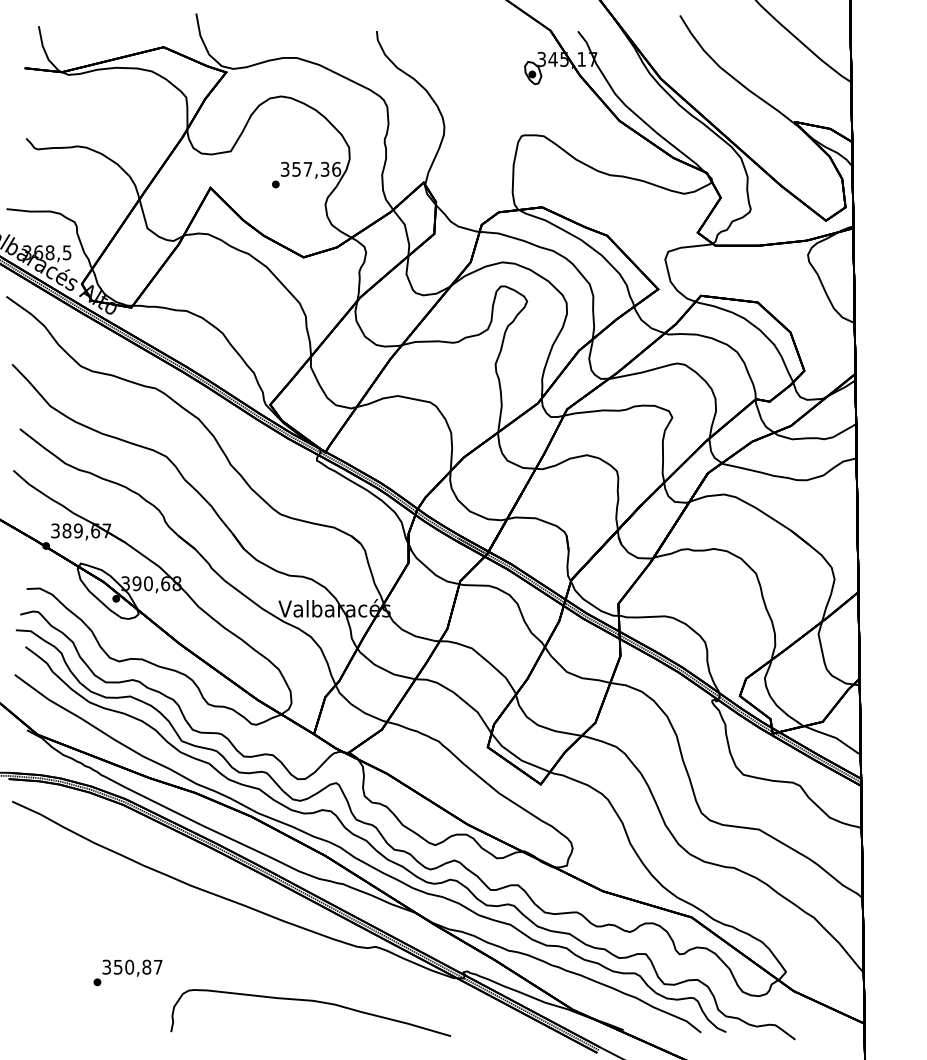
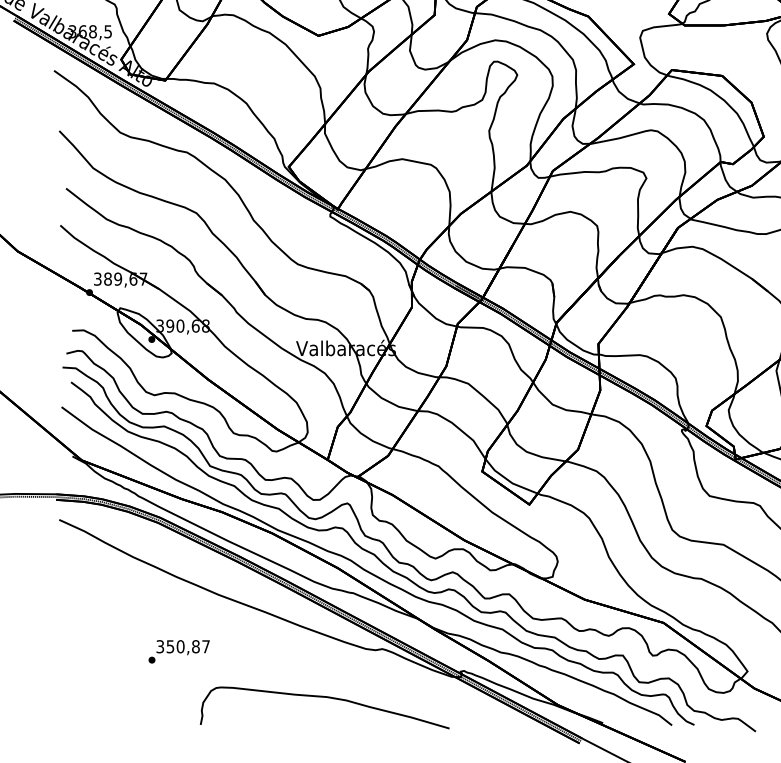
text: (127, 972) -> (178, 651), moved

